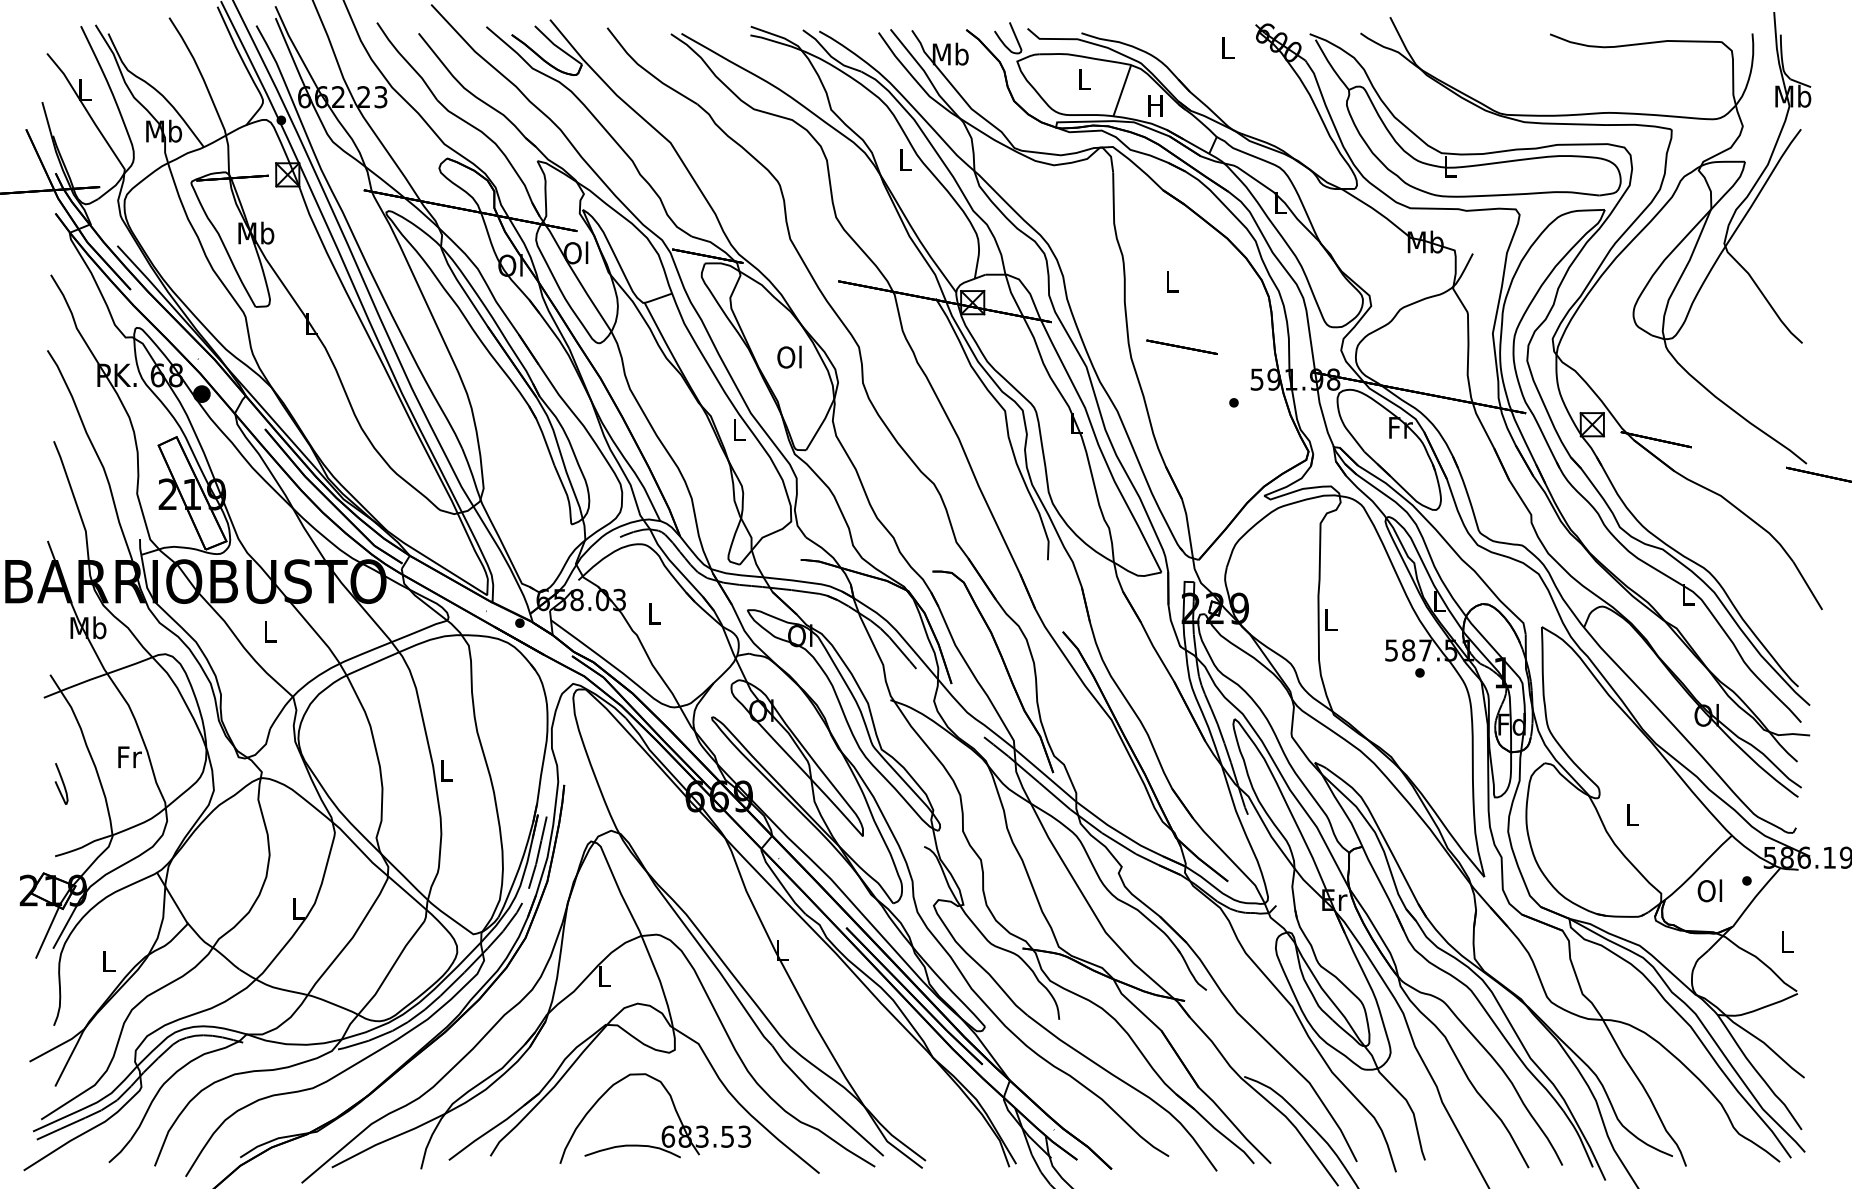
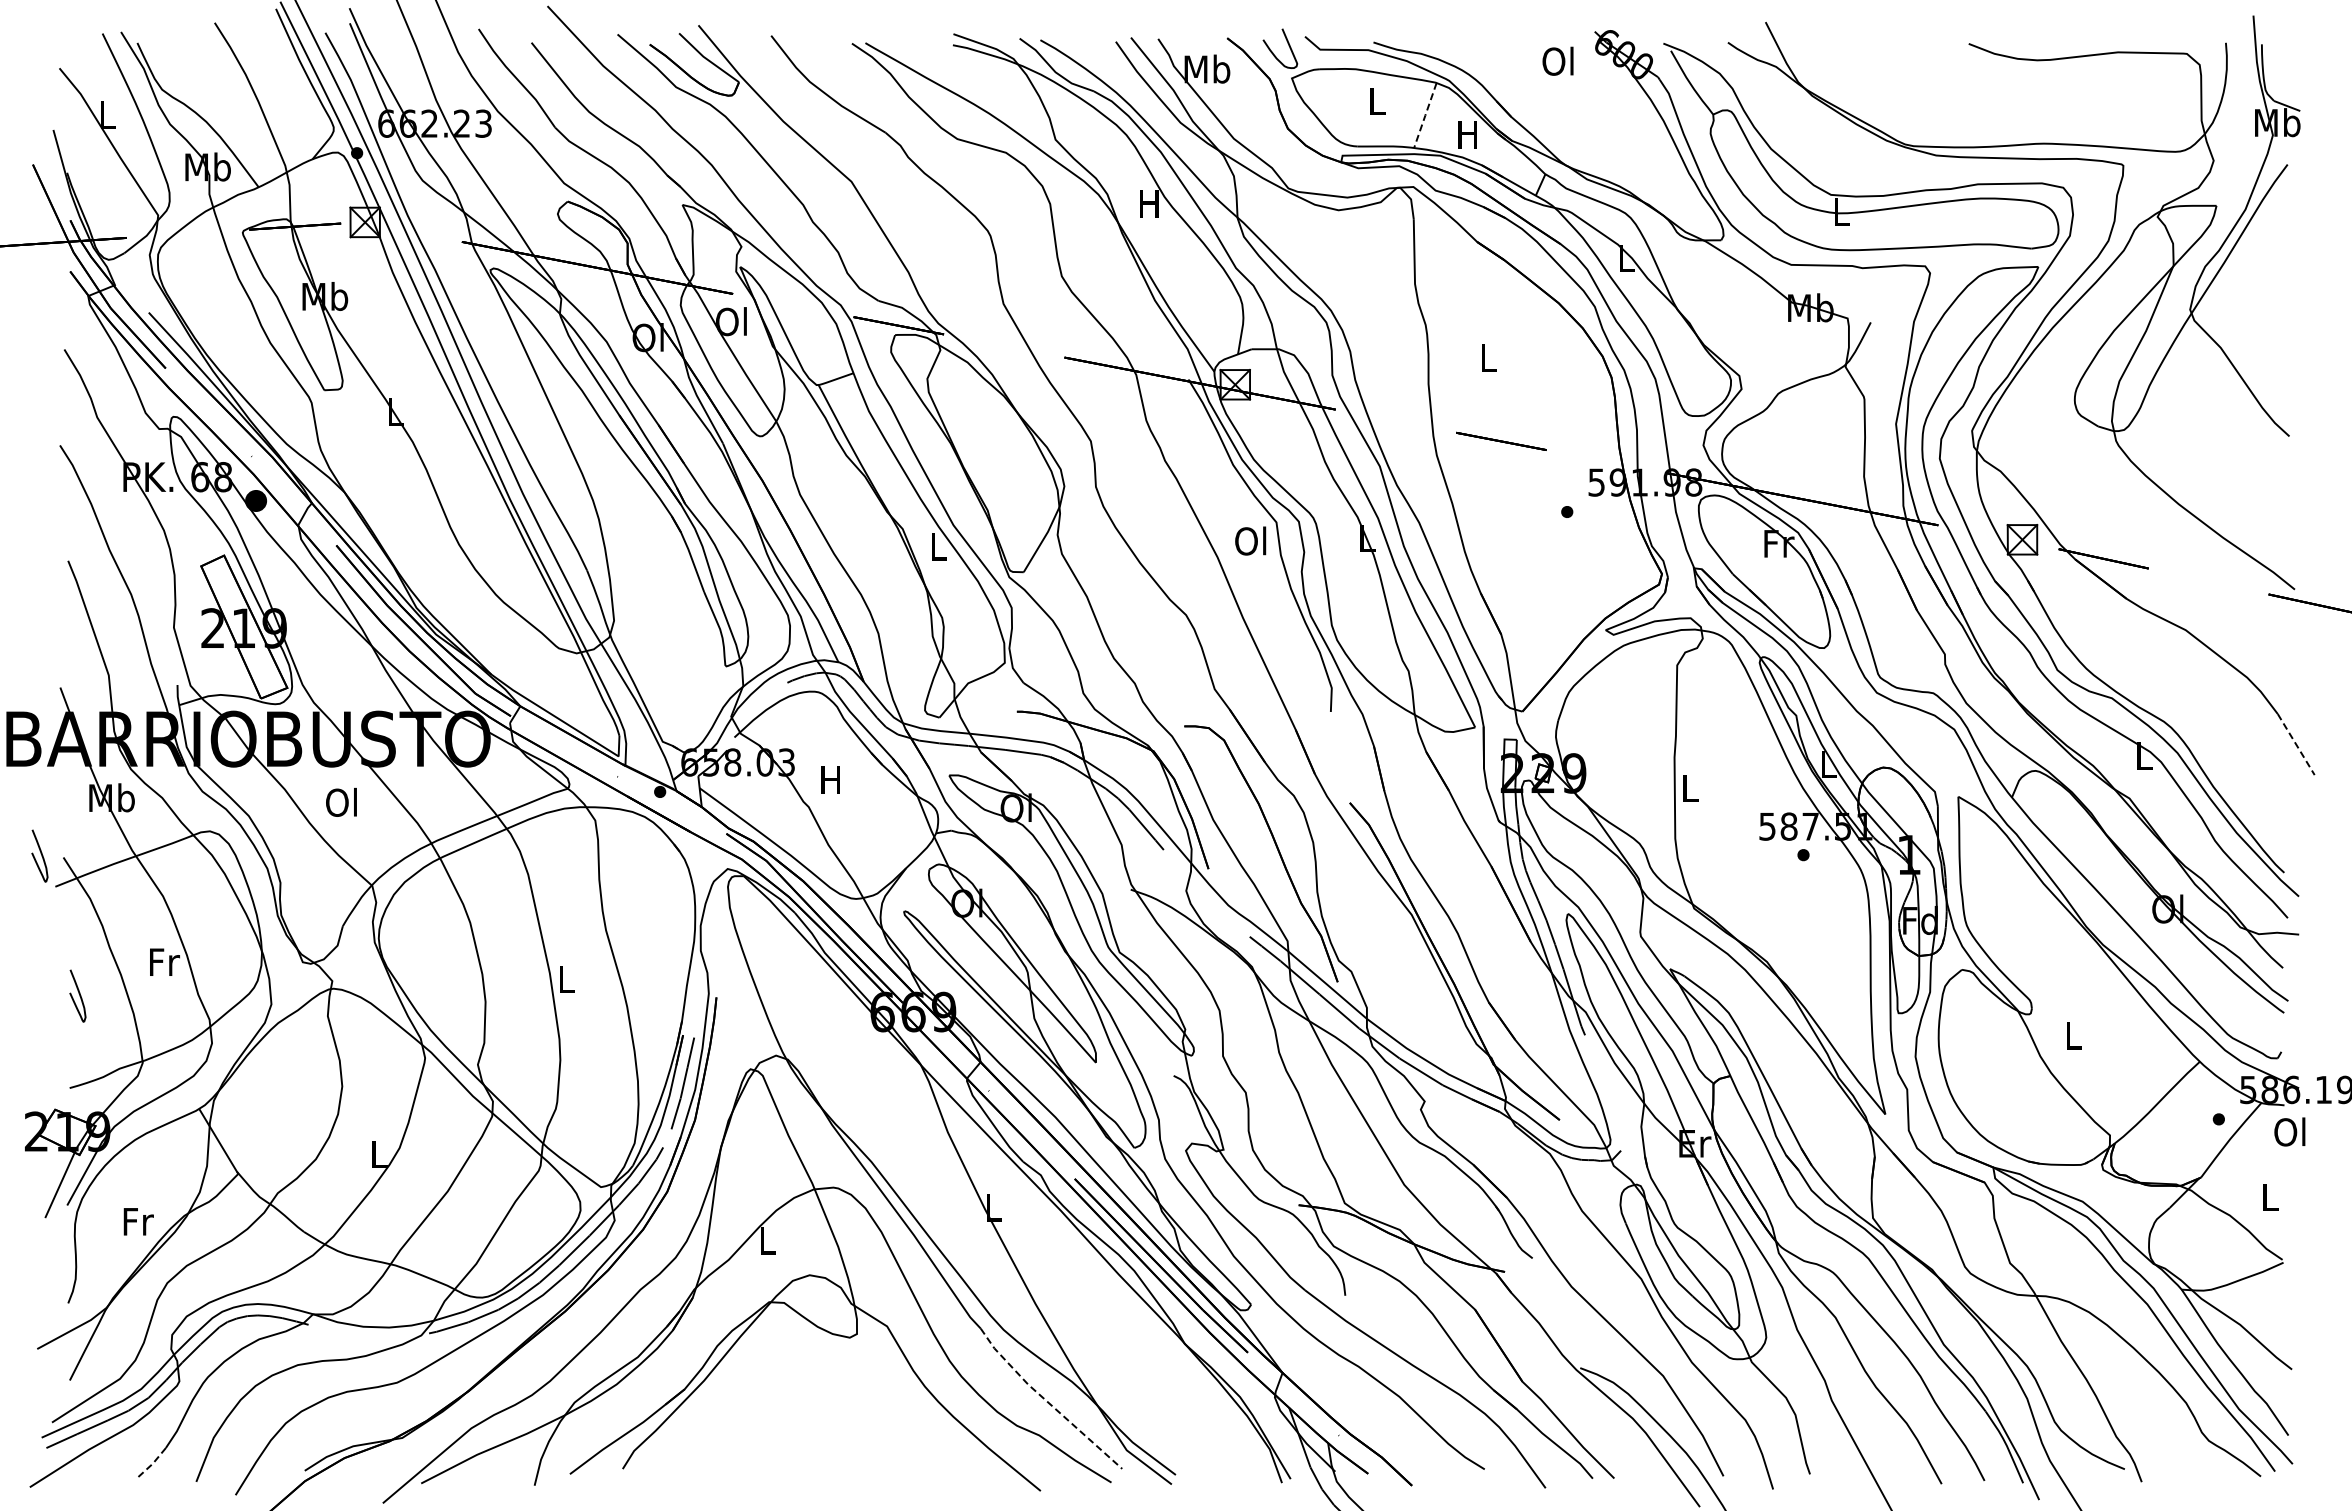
text: (1226, 47) -> (1557, 60), L -> Ol
line: (1122, 90) -> (1425, 115), solid -> dashed
text: (905, 159) -> (1149, 203), L -> H
text: (789, 356) -> (1250, 540), moved
line: (1808, 585) -> (2296, 744), solid -> dashed
text: (654, 613) -> (830, 779), L -> H
text: (269, 630) -> (341, 801), L -> Ol
curve: (32, 673) -> (41, 855), added
text: (1709, 890) -> (2289, 1131), moved
text: (109, 961) -> (138, 1221), L -> Fr
line: (824, 1103) -> (1046, 1401), solid -> dashed
part: (664, 1128) -> (843, 1433), removed
line: (120, 1151) -> (152, 1463), solid -> dashed

